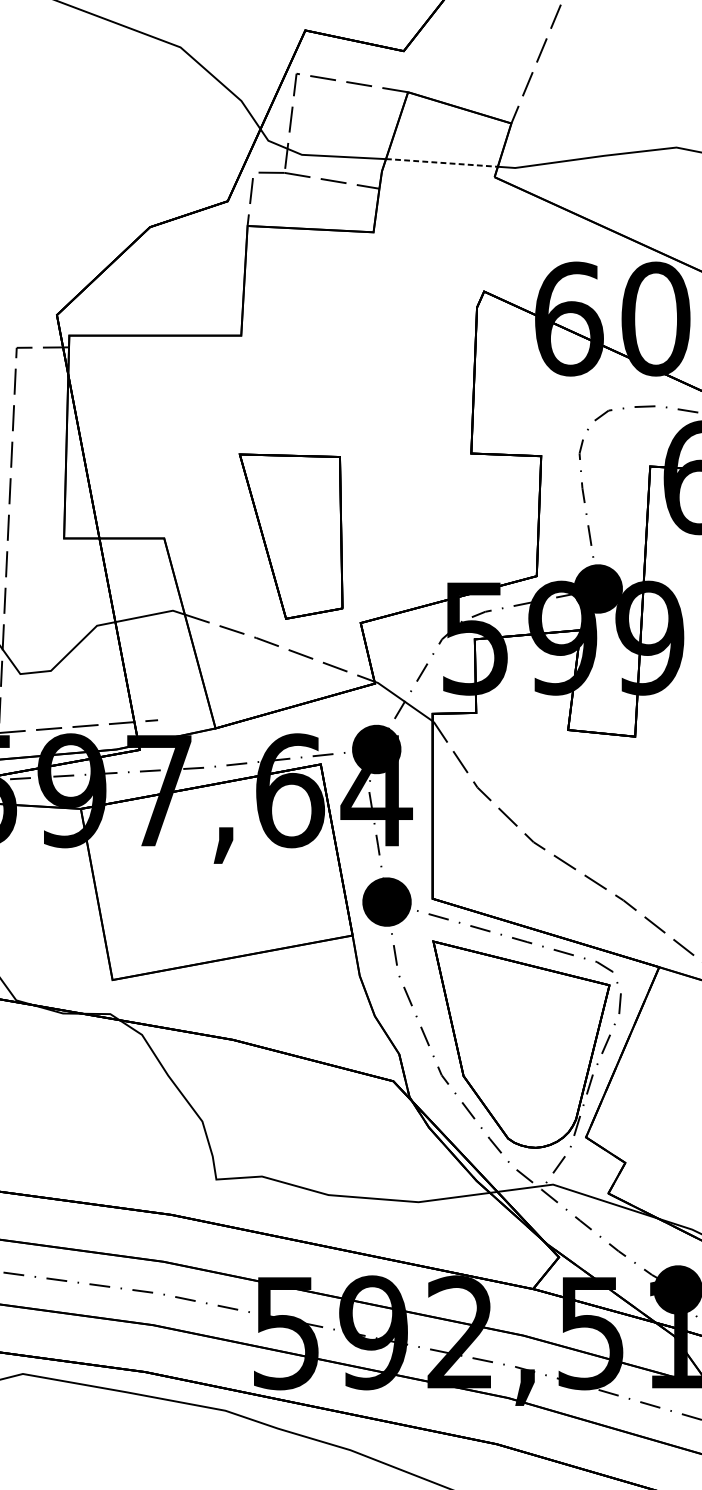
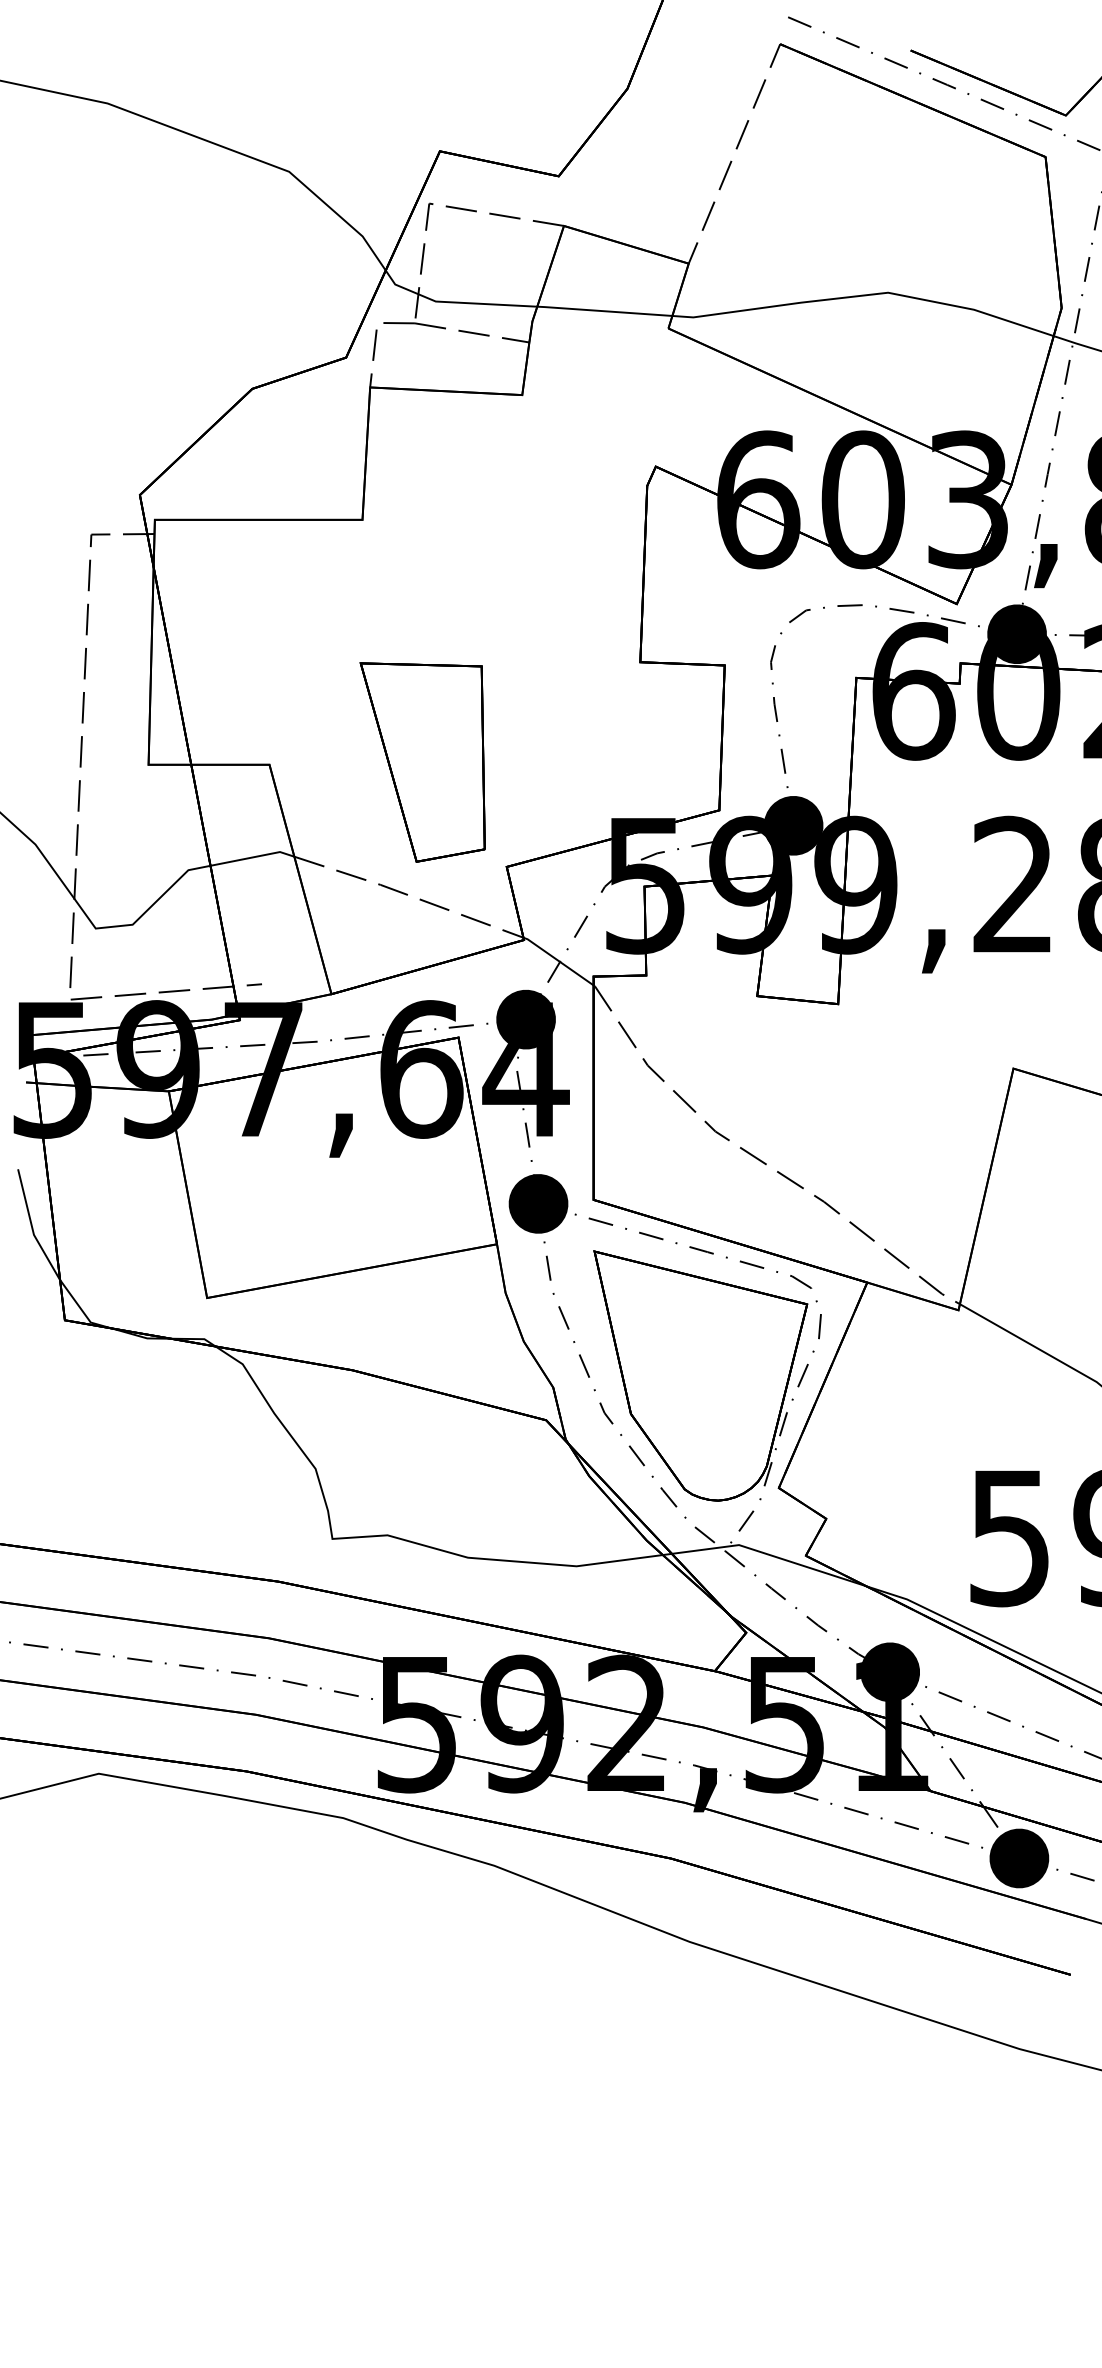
line: (441, 163) -> (604, 311), dashed -> solid

